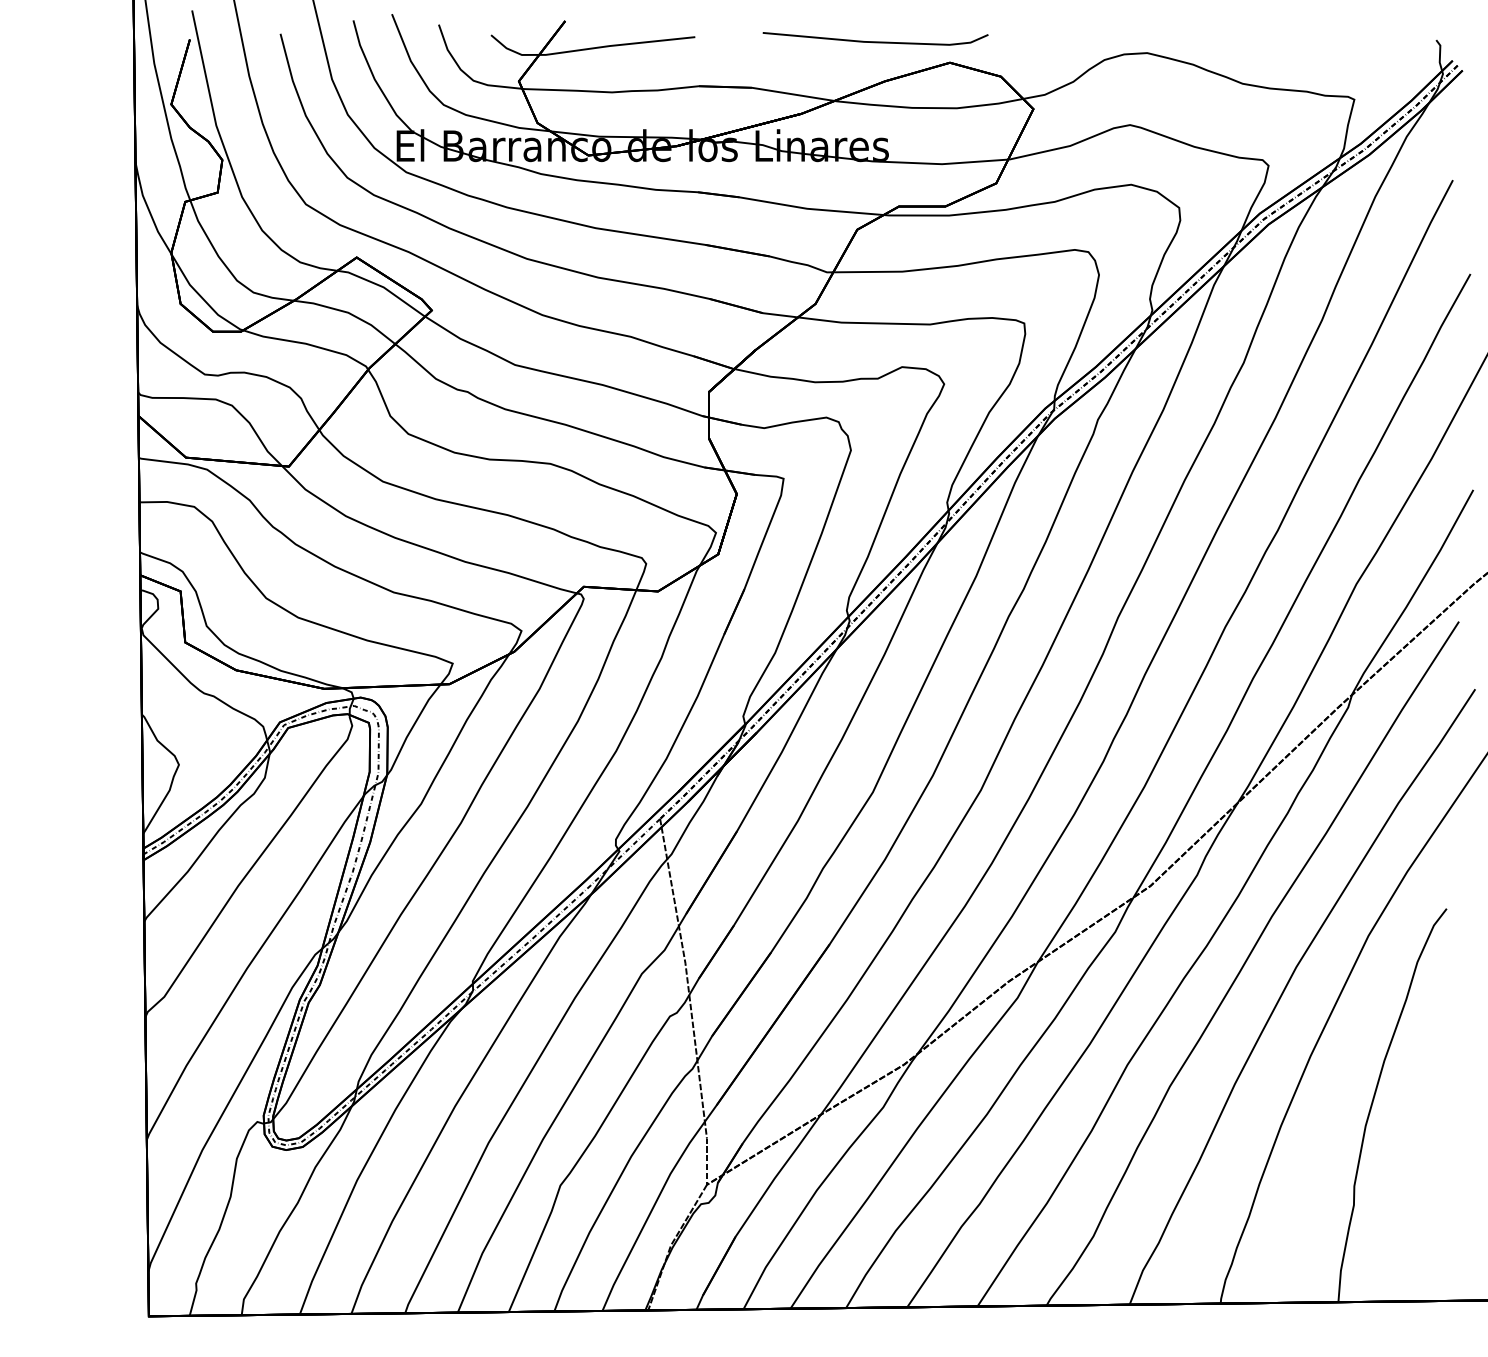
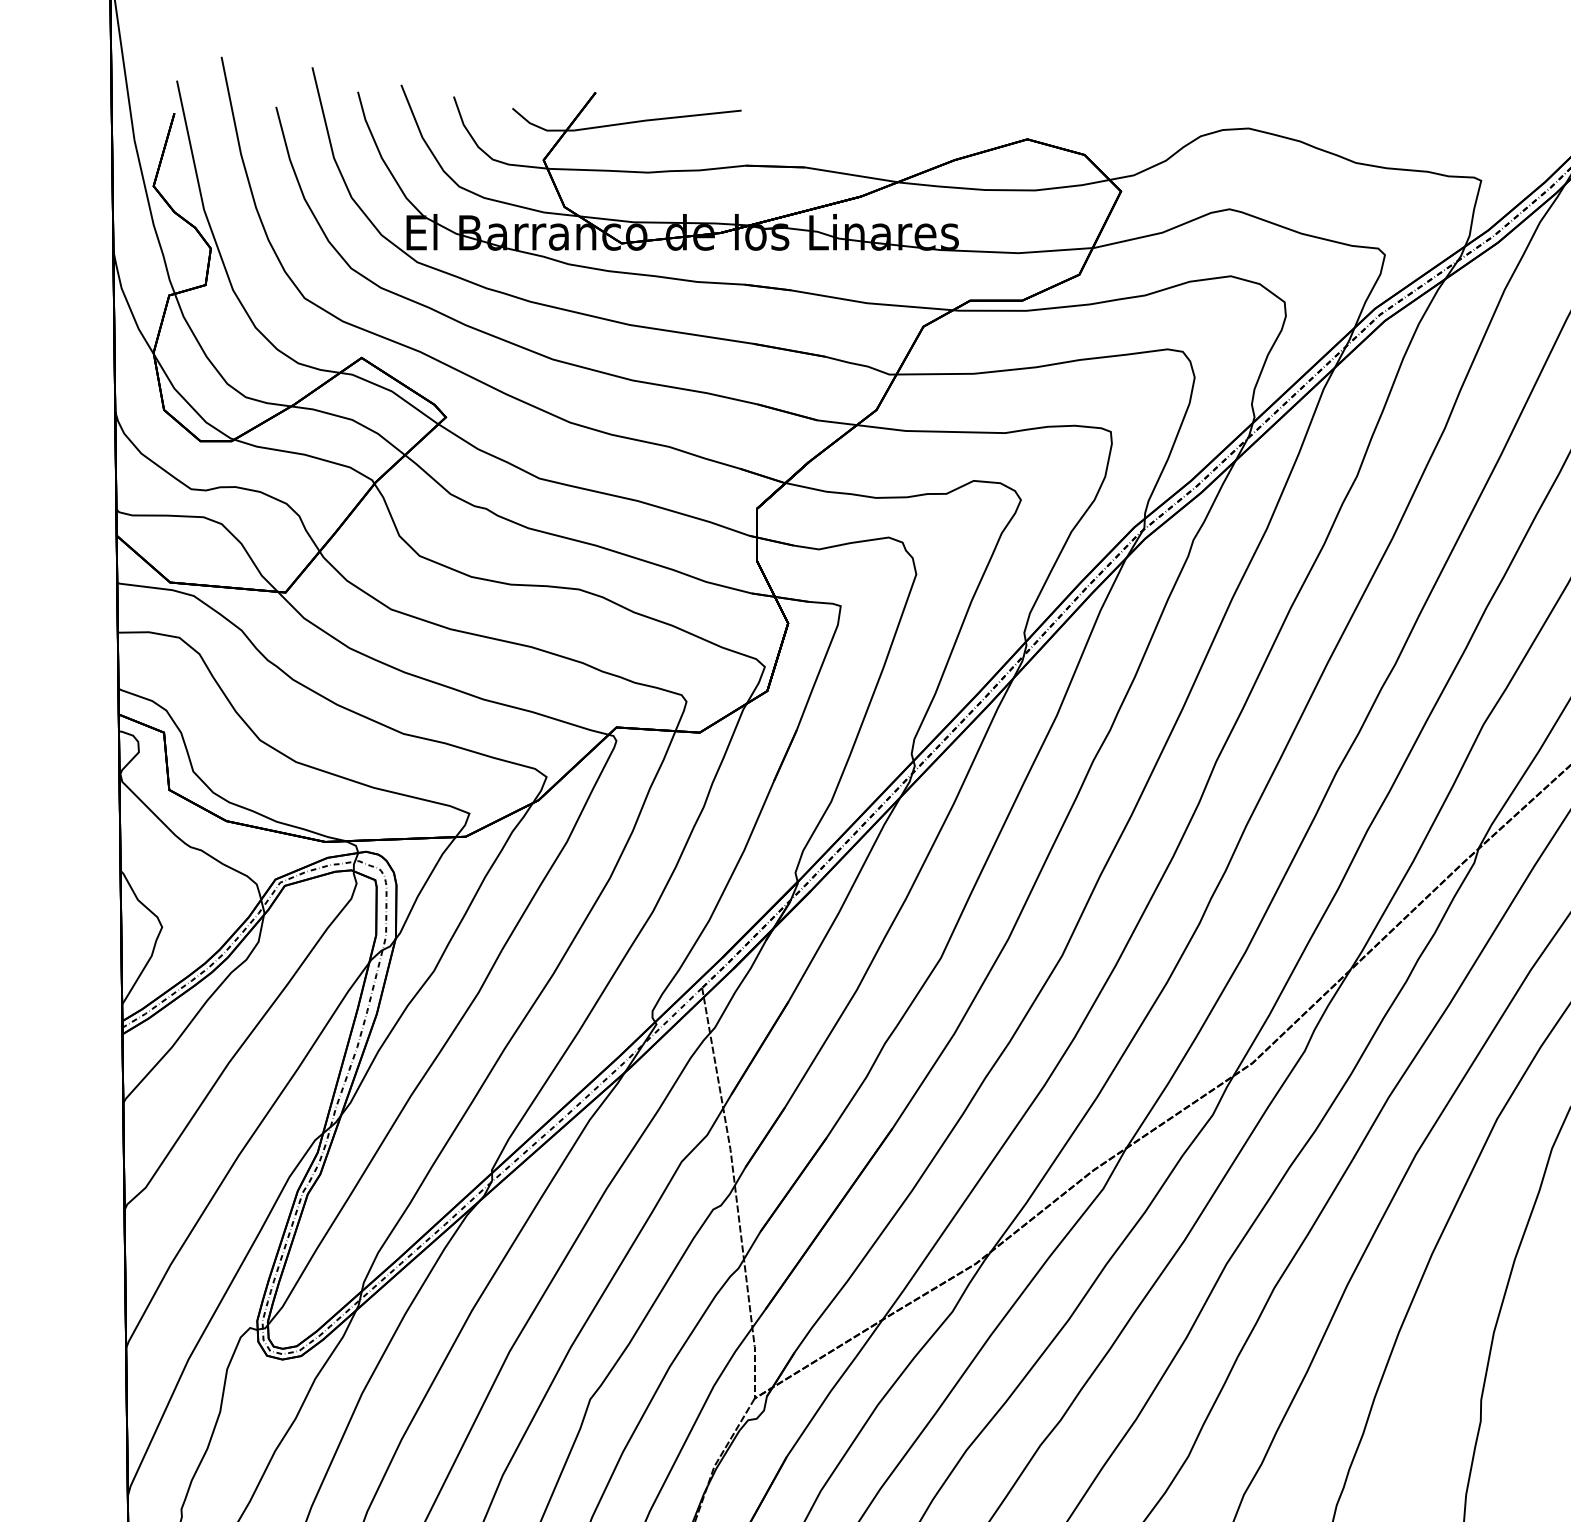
line: (875, 41) -> (943, 115), removed

